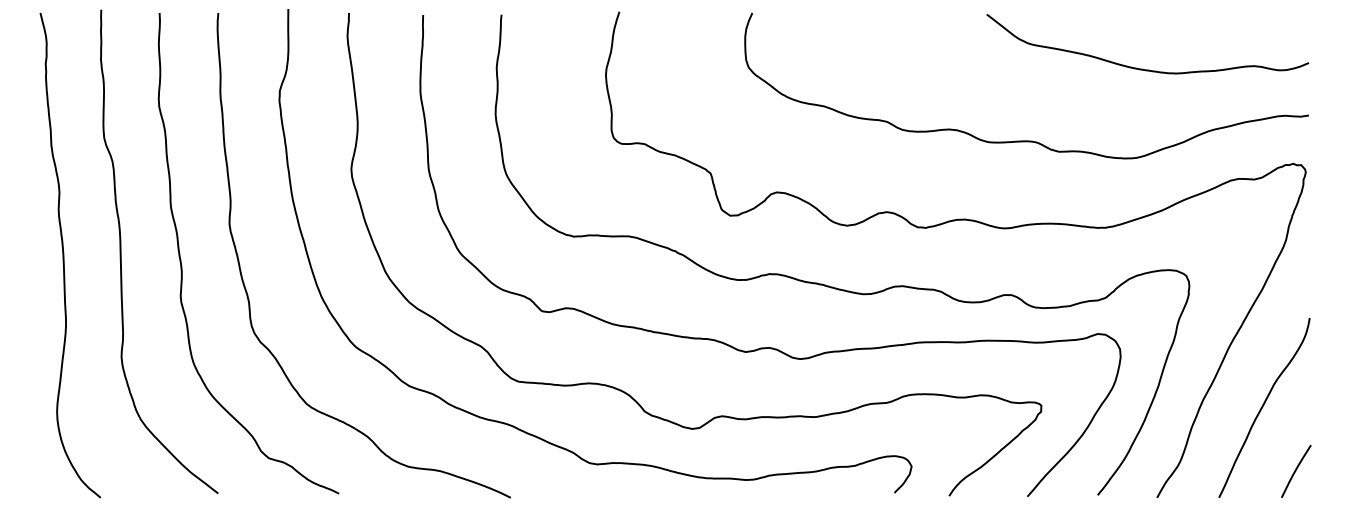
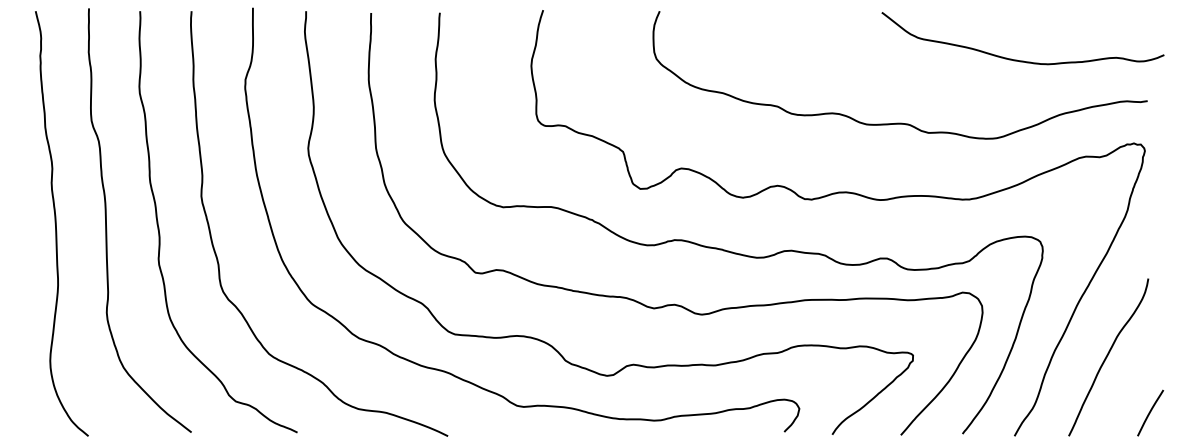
curve: (1142, 68) -> (1018, 59), moved
curve: (1296, 470) -> (1150, 412), moved

